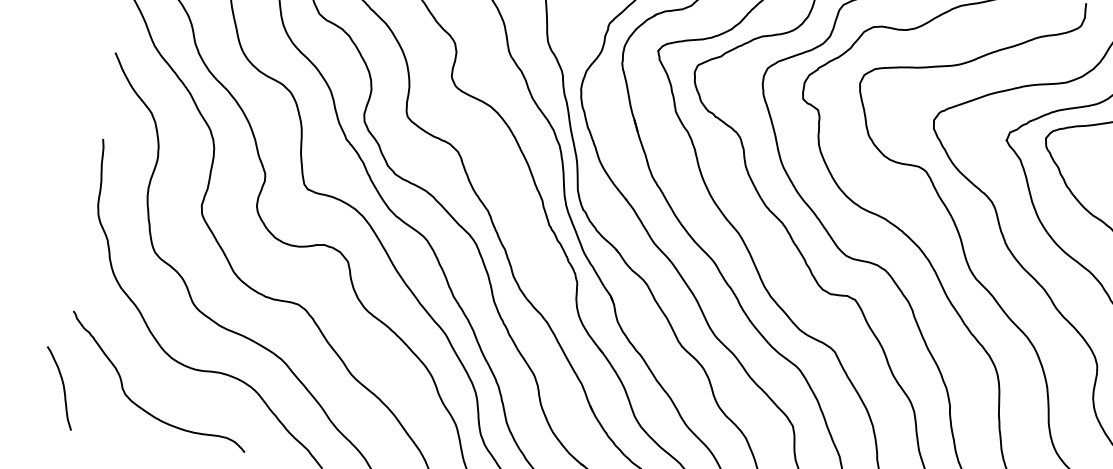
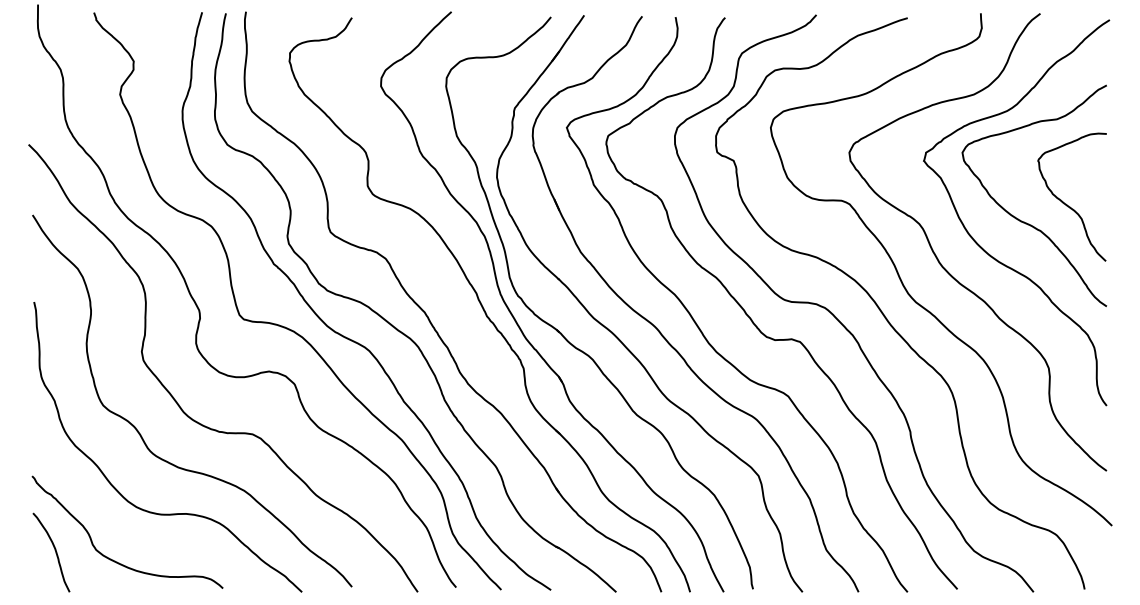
curve: (62, 386) -> (54, 550), moved

